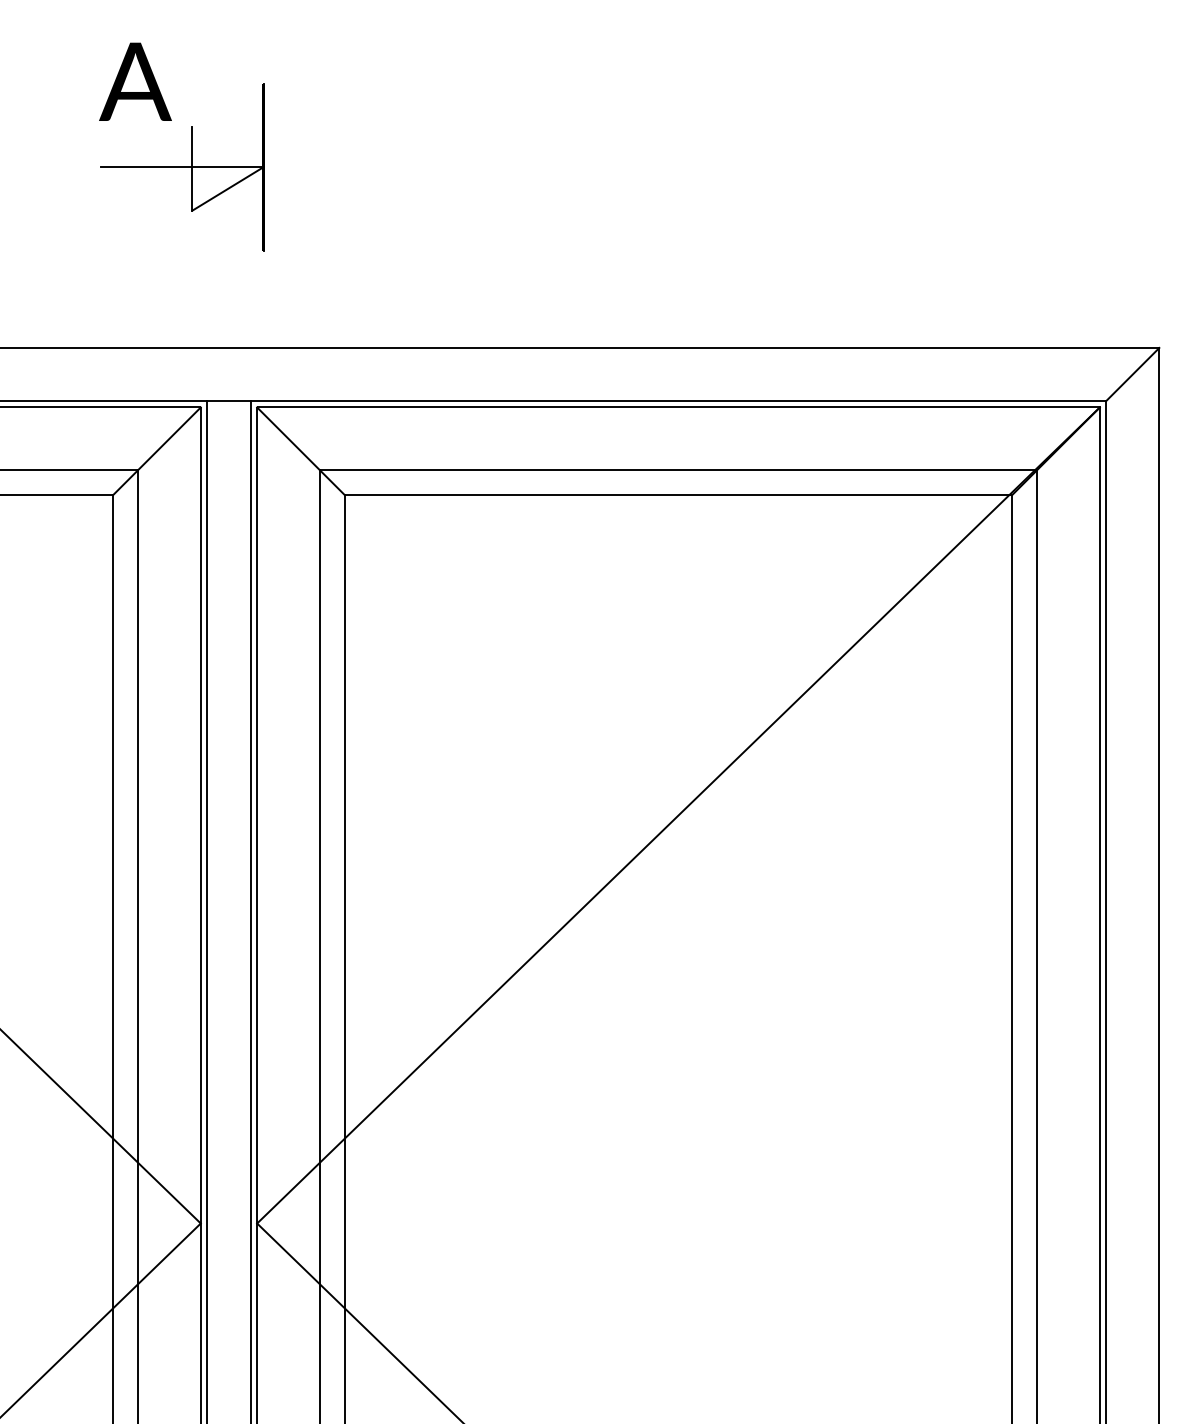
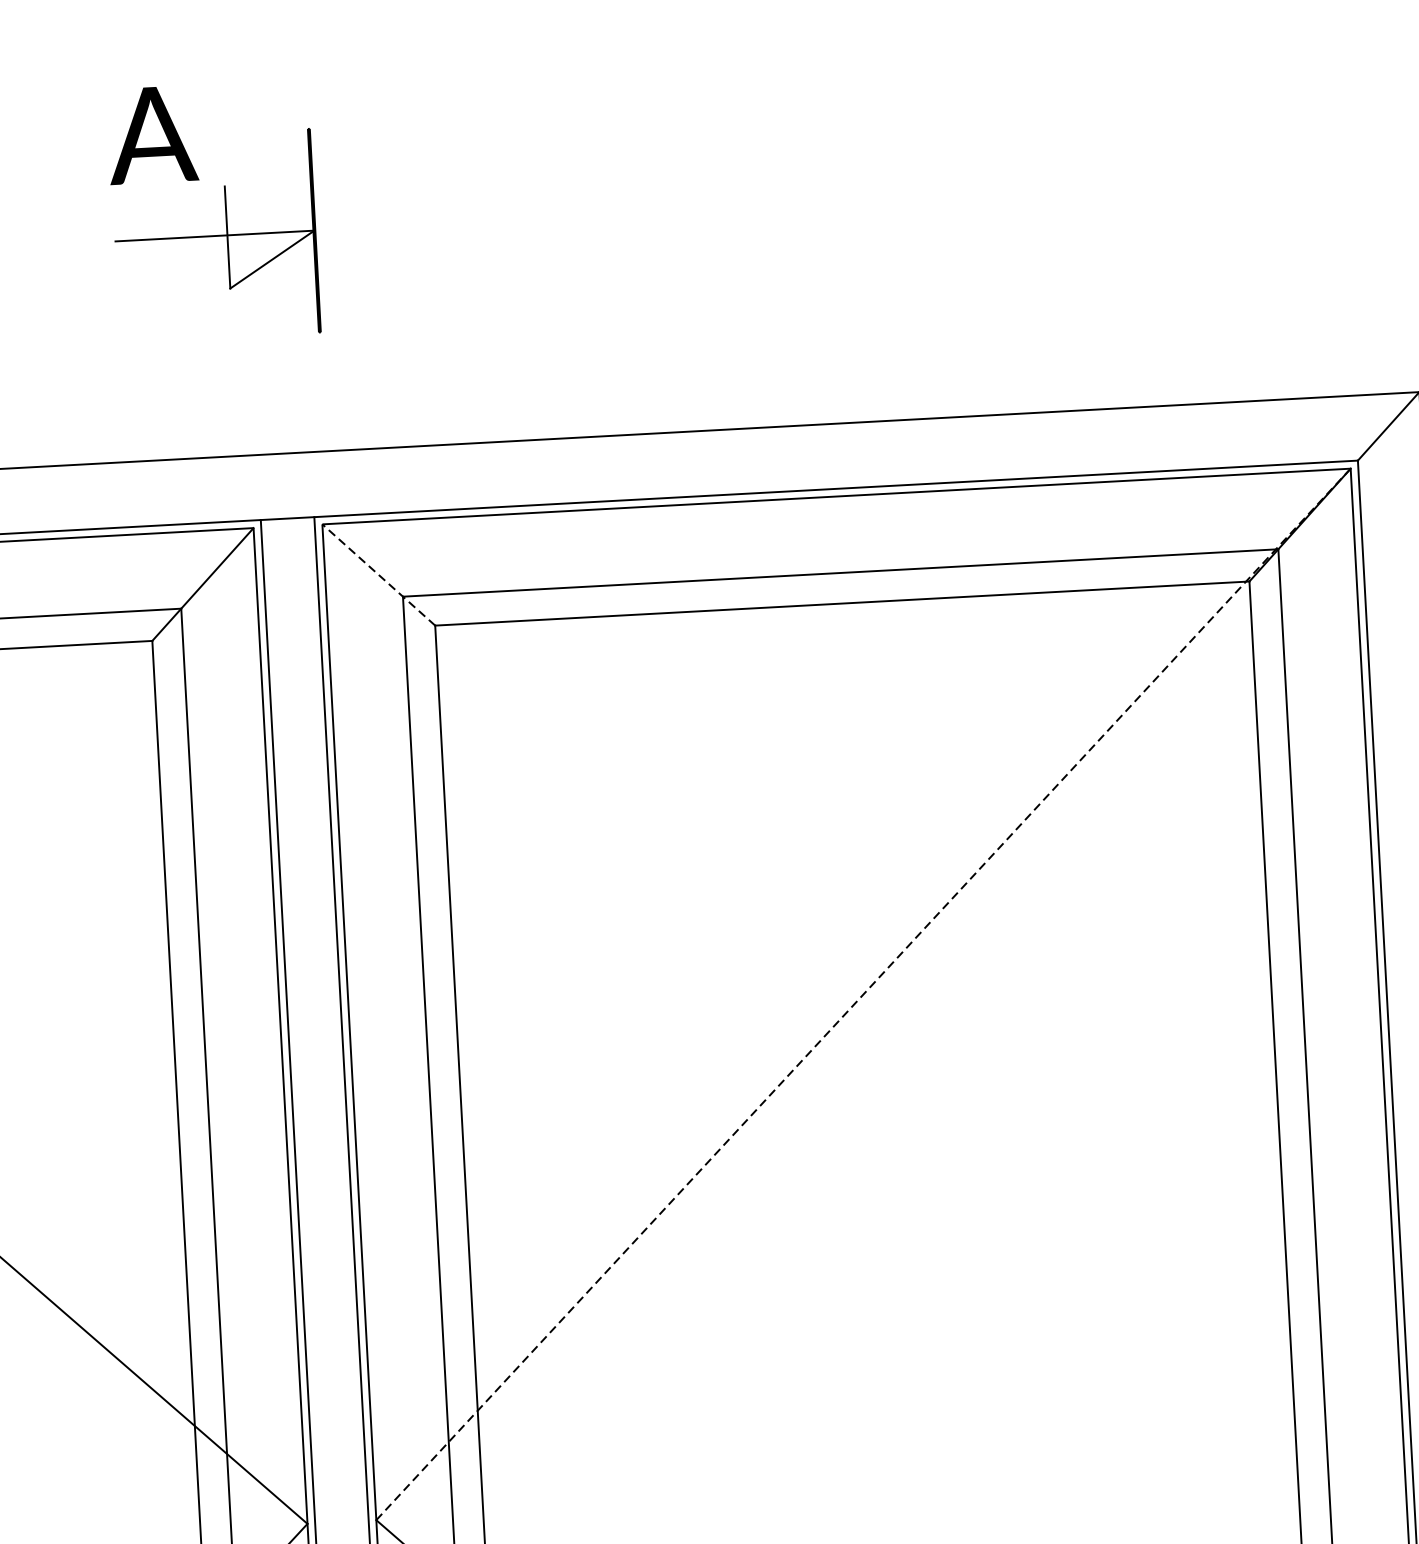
line: (300, 451) -> (378, 575), solid -> dashed
line: (678, 815) -> (863, 994), solid -> dashed

